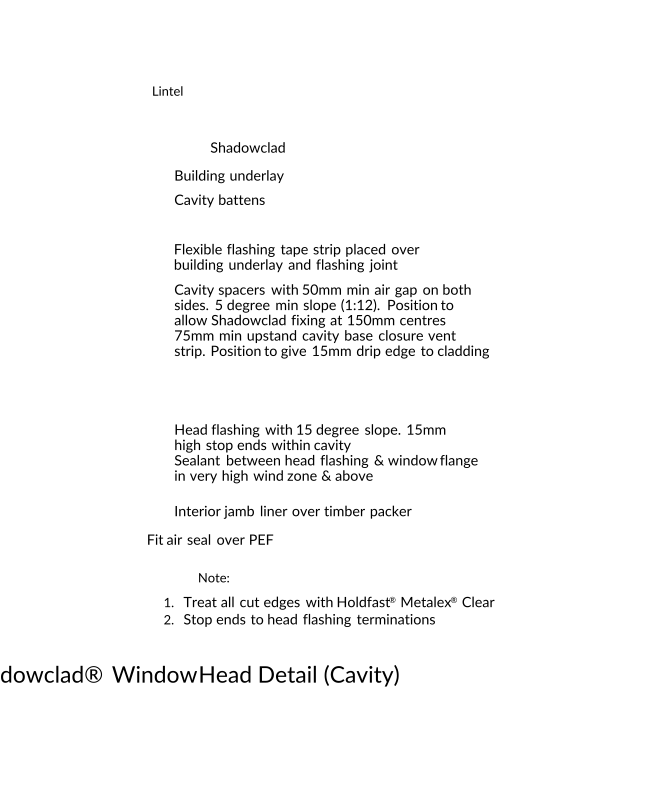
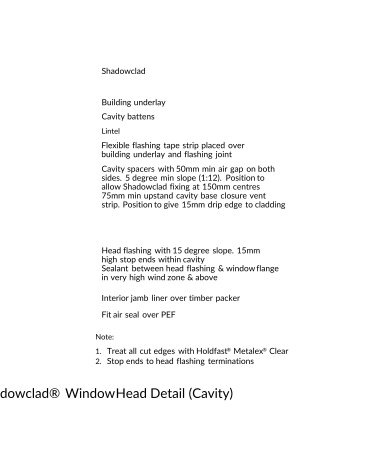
text: (167, 90) -> (110, 130), moved
text: (247, 146) -> (123, 70), moved
text: (210, 539) -> (138, 314), moved
text: (213, 577) -> (104, 336), moved

